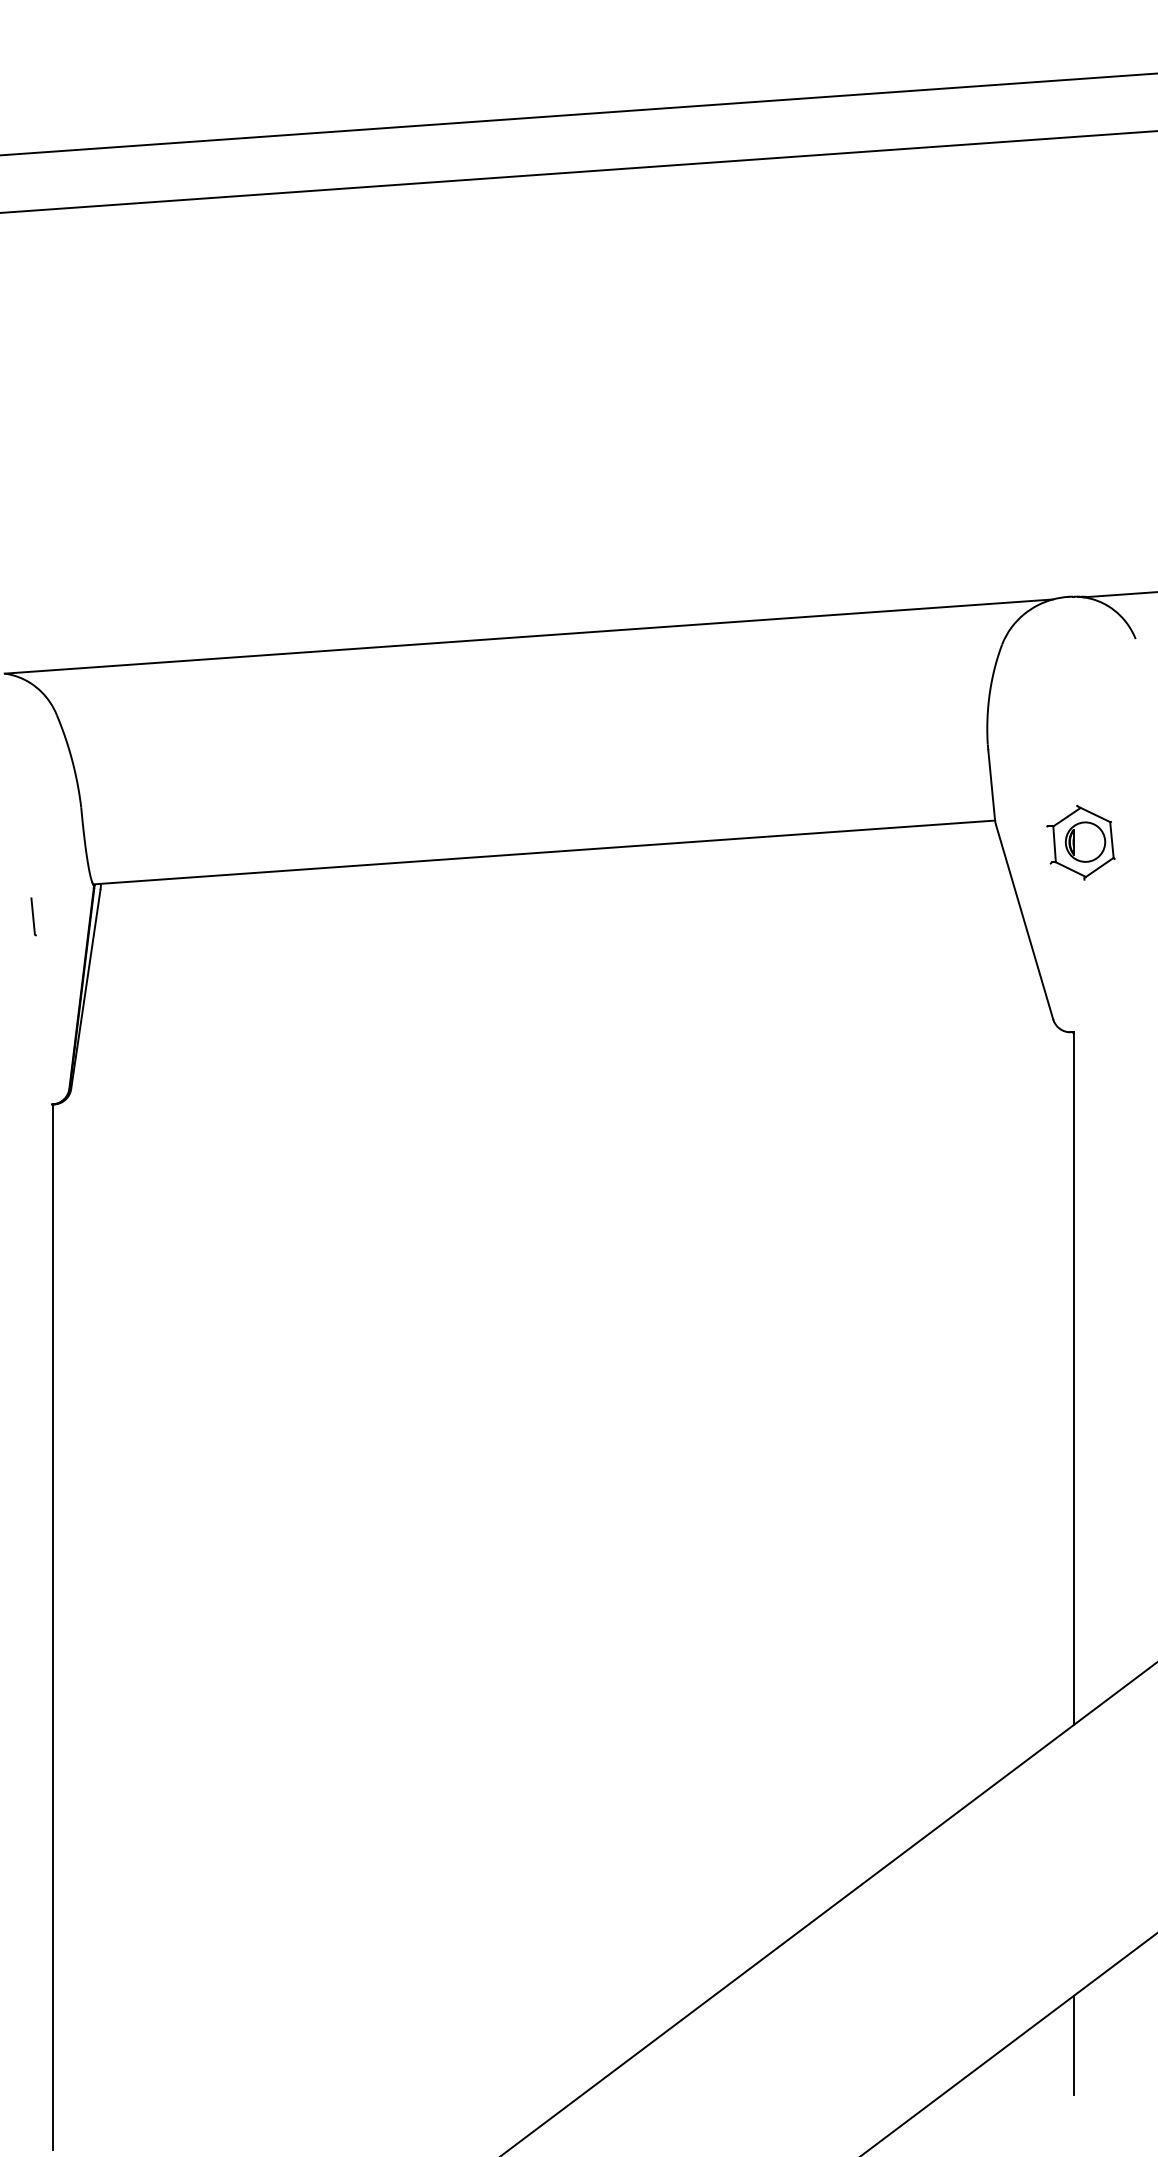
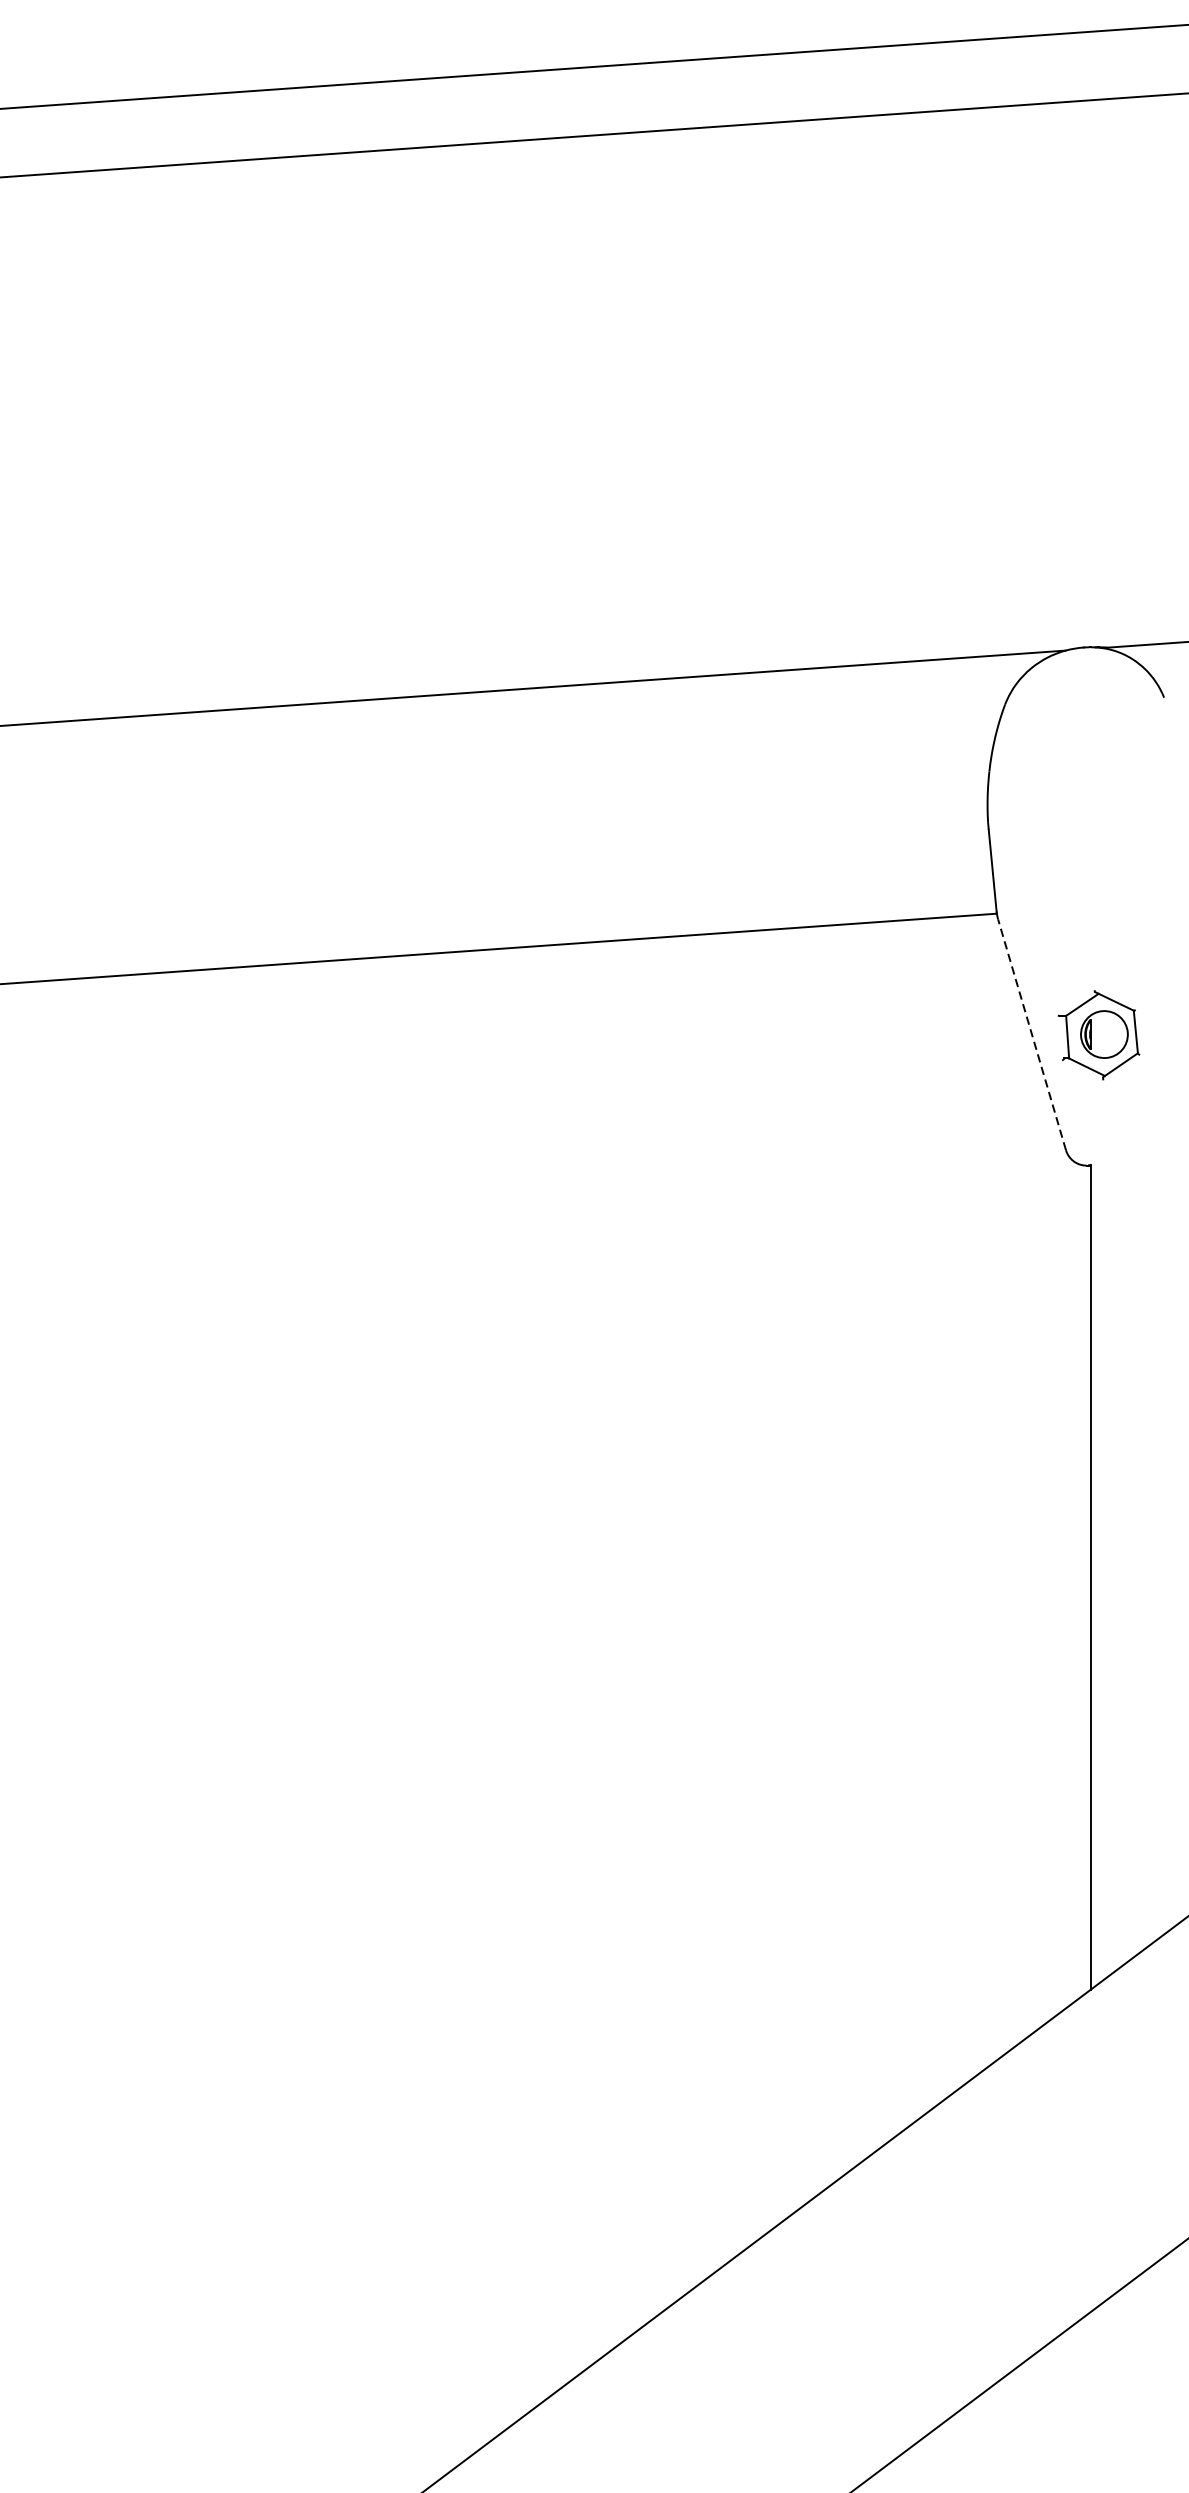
part: (1080, 842) -> (1098, 1034), moved
line: (1024, 921) -> (1031, 1033), solid -> dashed
line: (1073, 2044) -> (1090, 2370), removed

